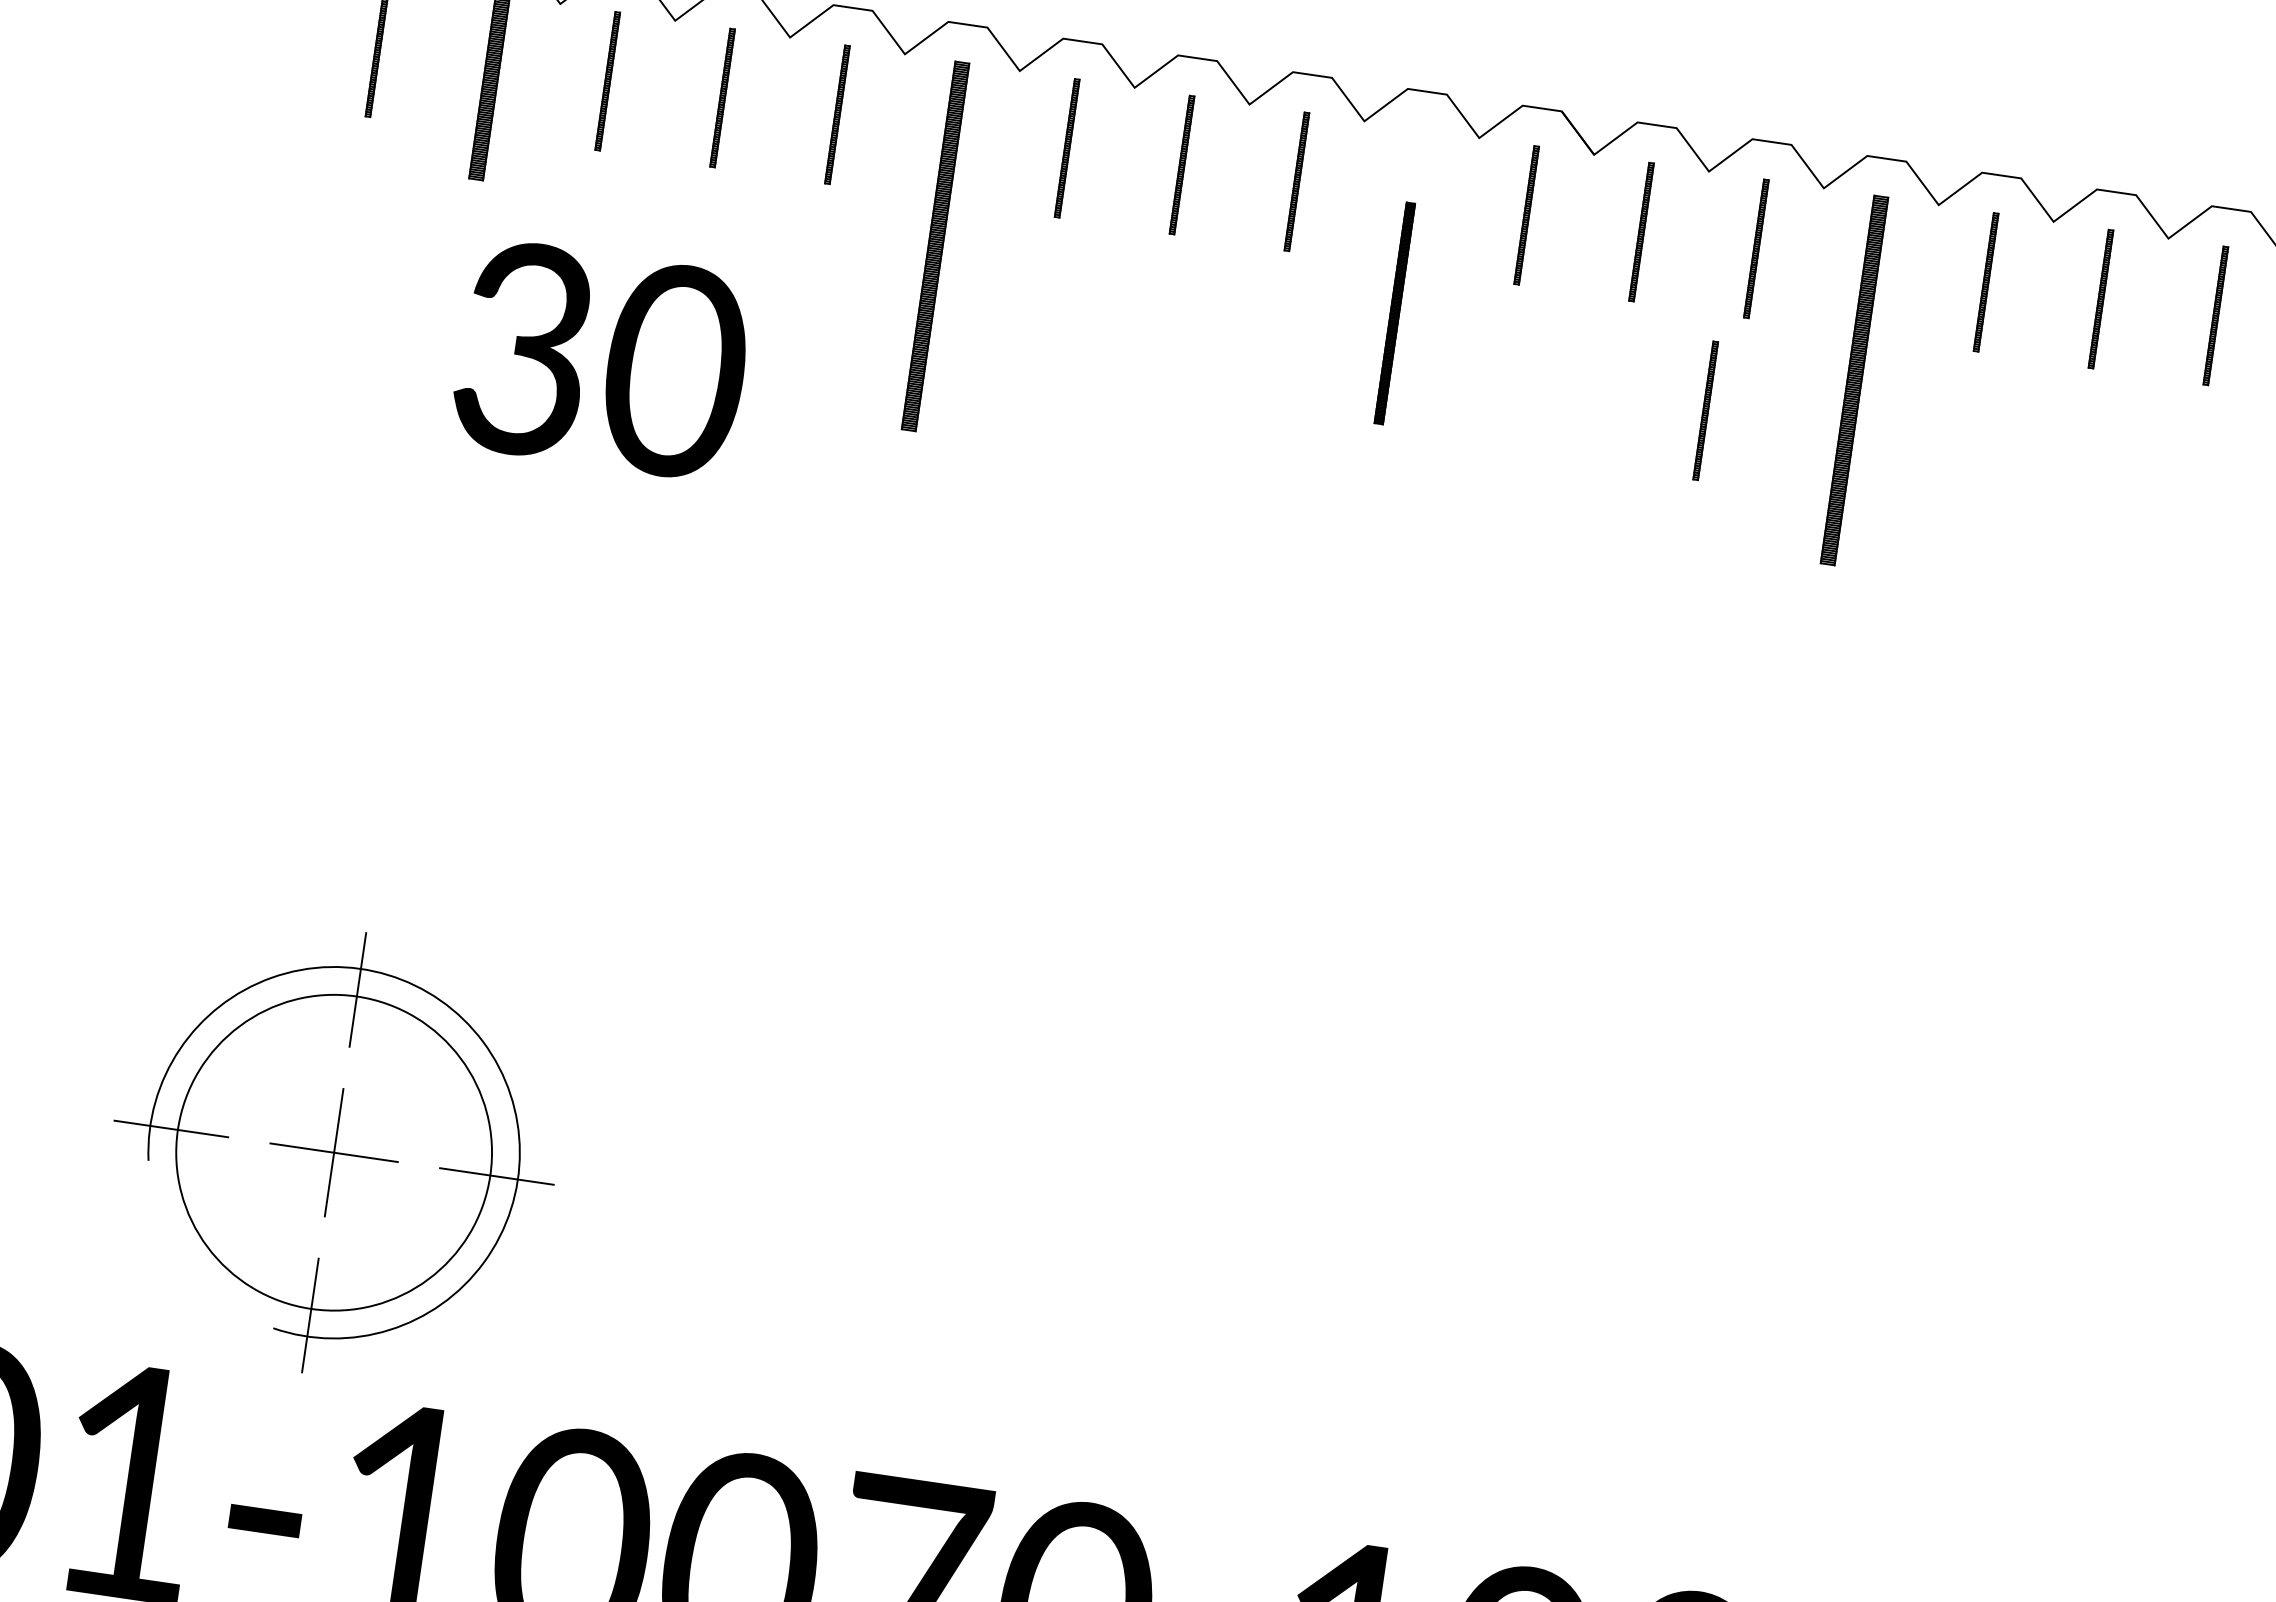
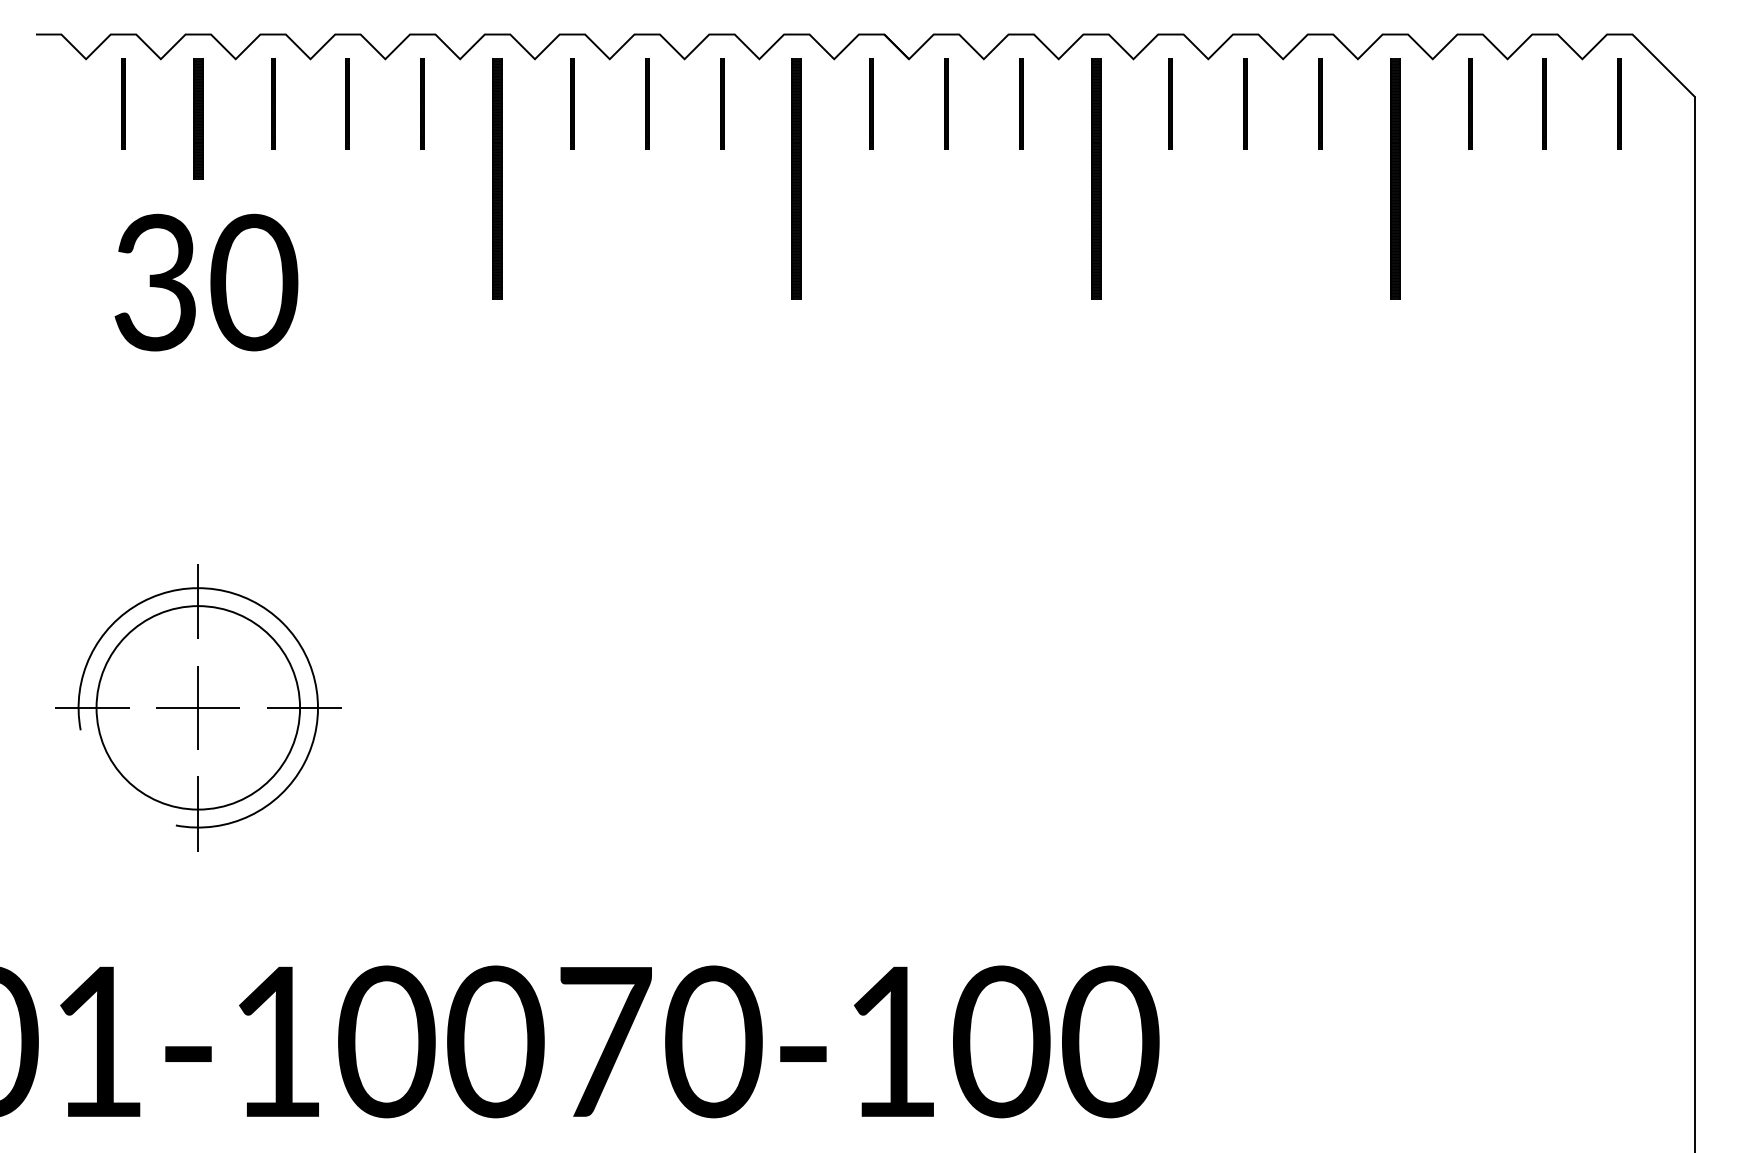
part: (1394, 312) -> (796, 178), size x1.67
text: (602, 360) -> (206, 282), moved
line: (1706, 410) -> (1004, 211), removed
part: (334, 1152) -> (198, 707), moved

